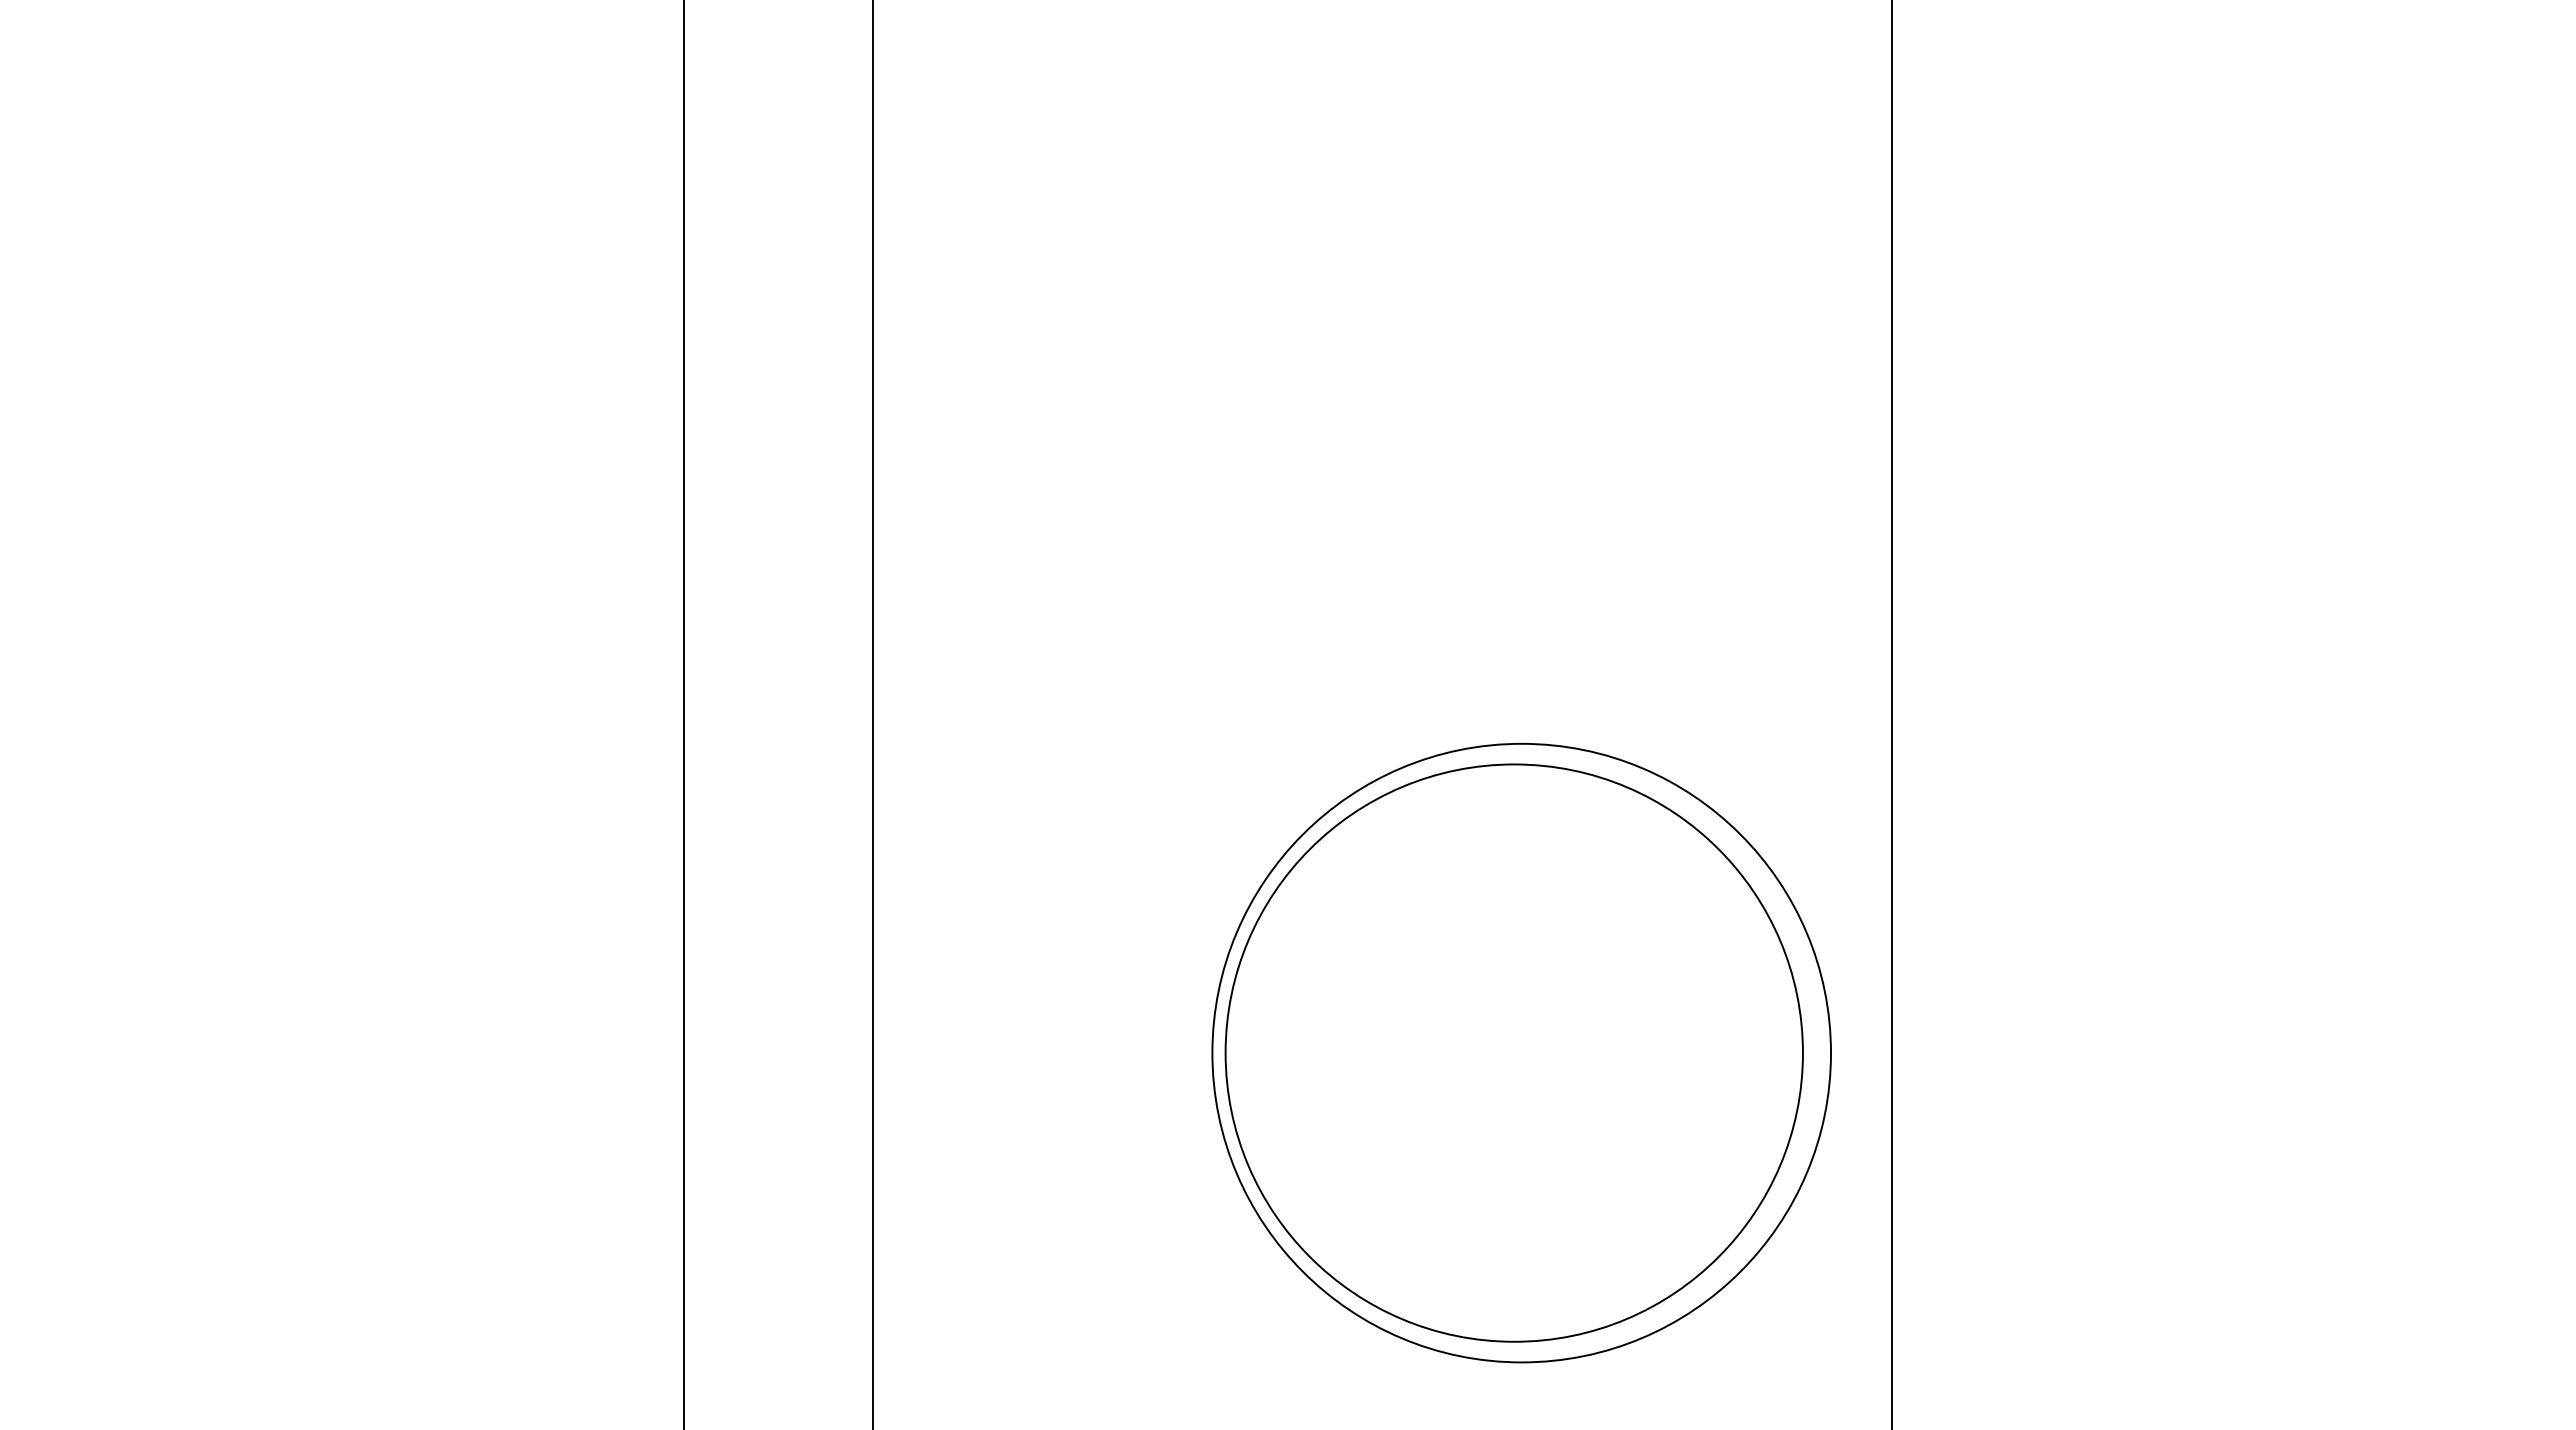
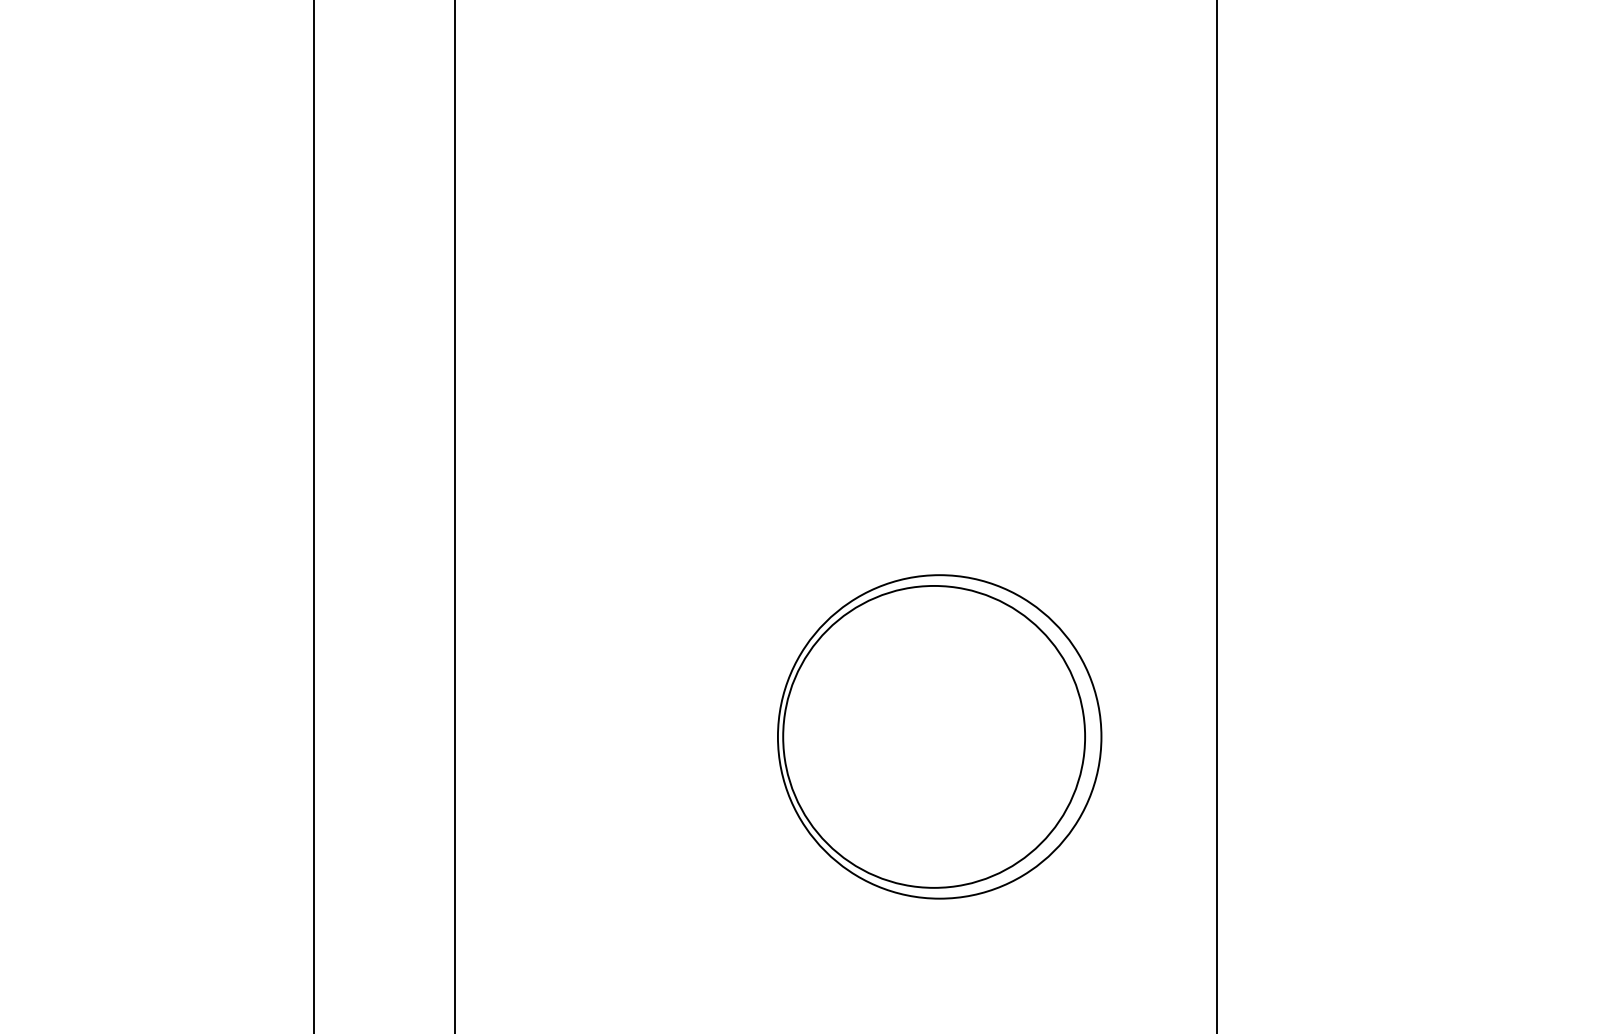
circle: (1513, 1052) -> (933, 736), size x0.7
circle: (1521, 1052) -> (939, 736), size x0.7

